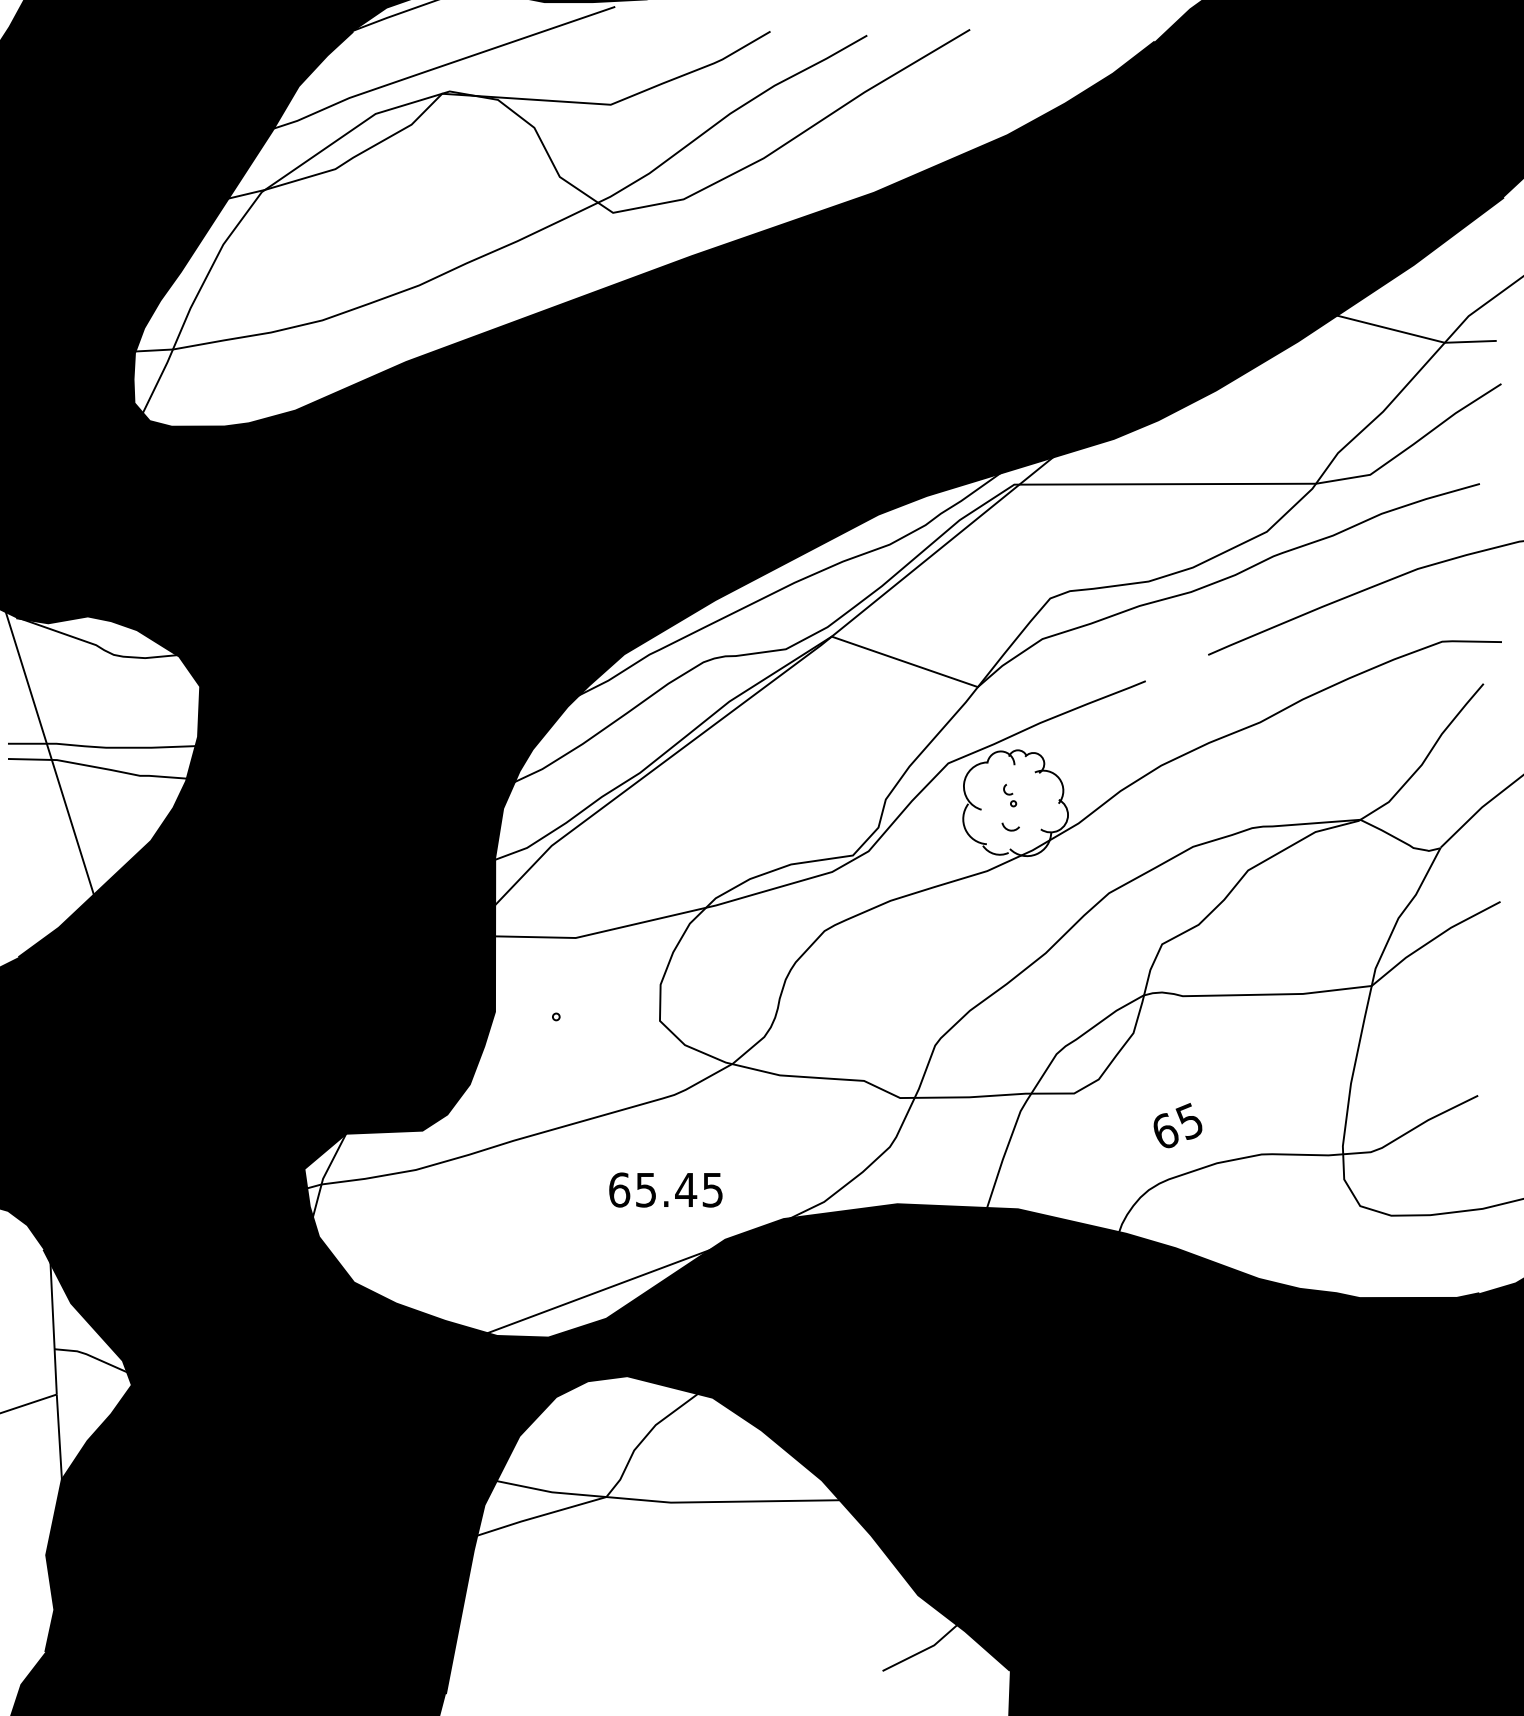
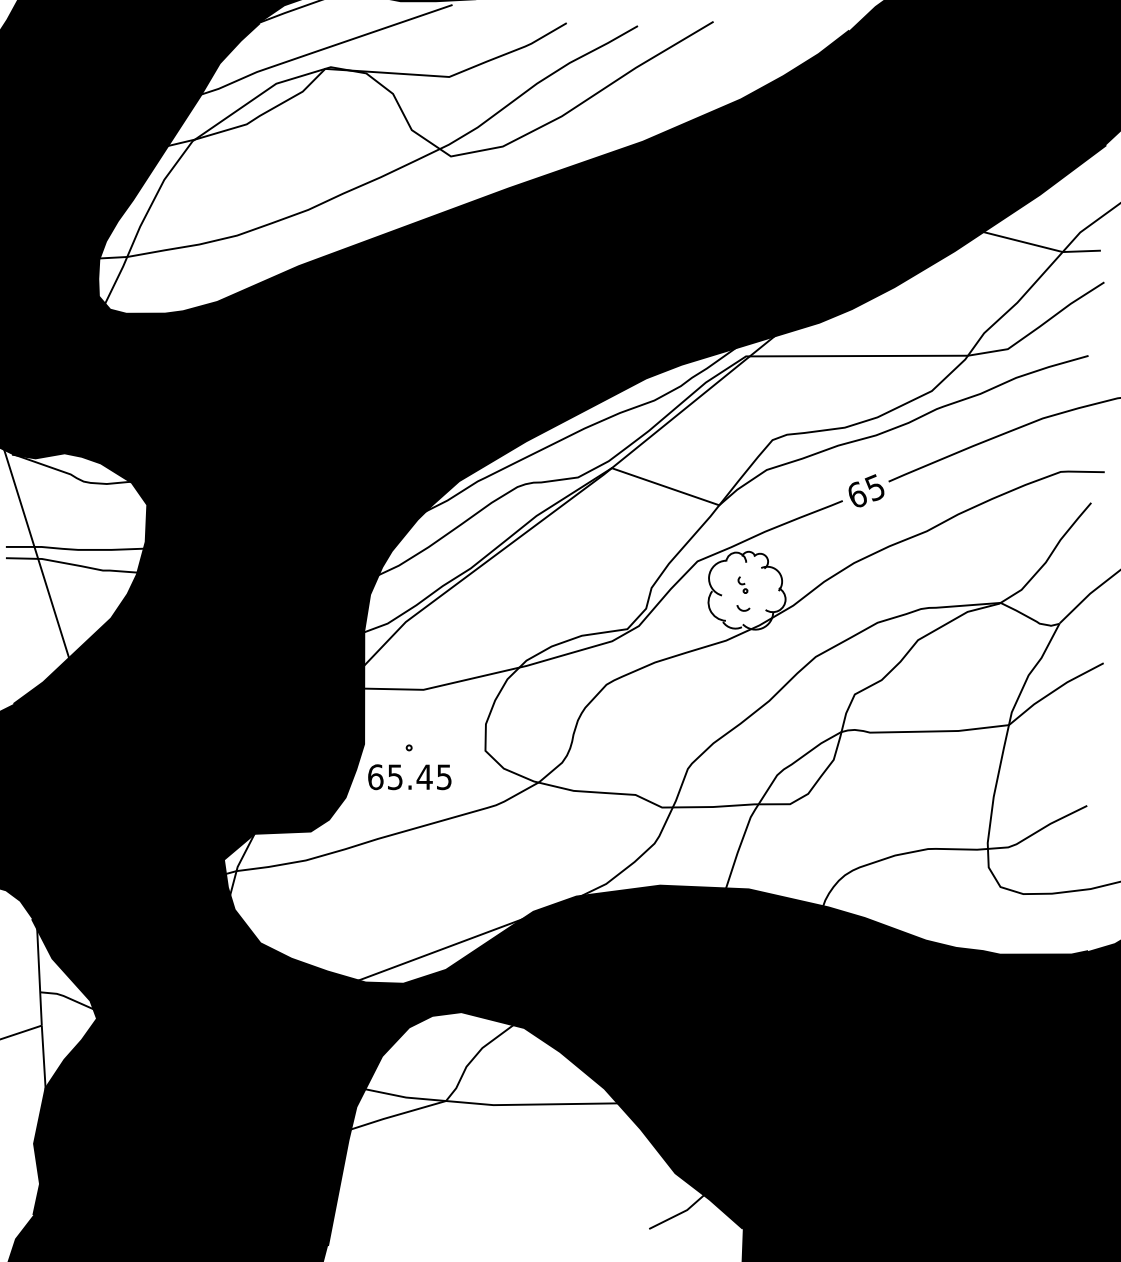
text: (1178, 1125) -> (866, 490), moved
text: (665, 1190) -> (409, 777), moved

